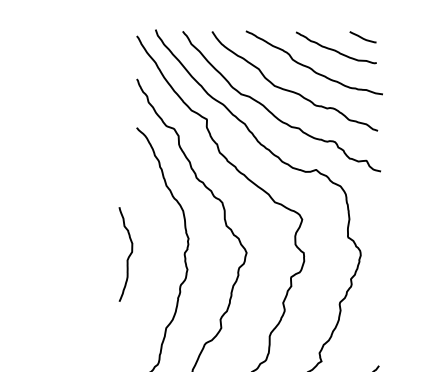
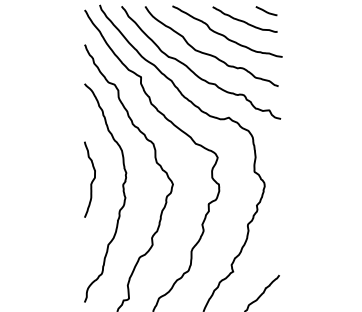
curve: (127, 256) -> (91, 181), moved

